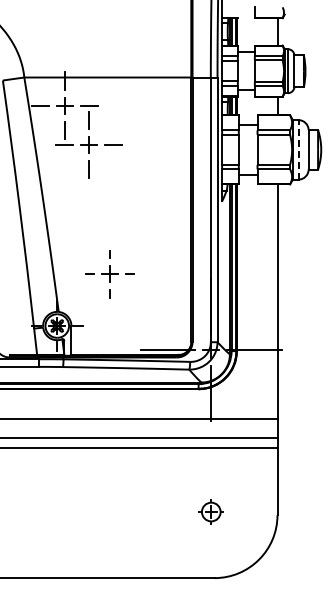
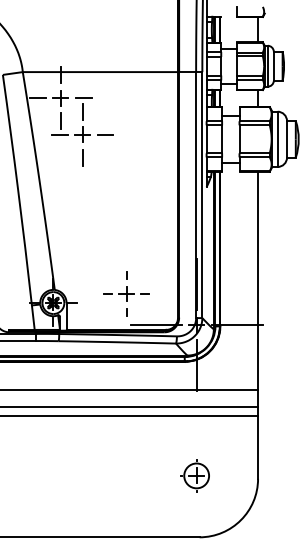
line: (298, 149) -> (277, 138), dashed -> solid
part: (109, 274) -> (126, 294), moved
part: (210, 511) -> (195, 475), size x1.43

